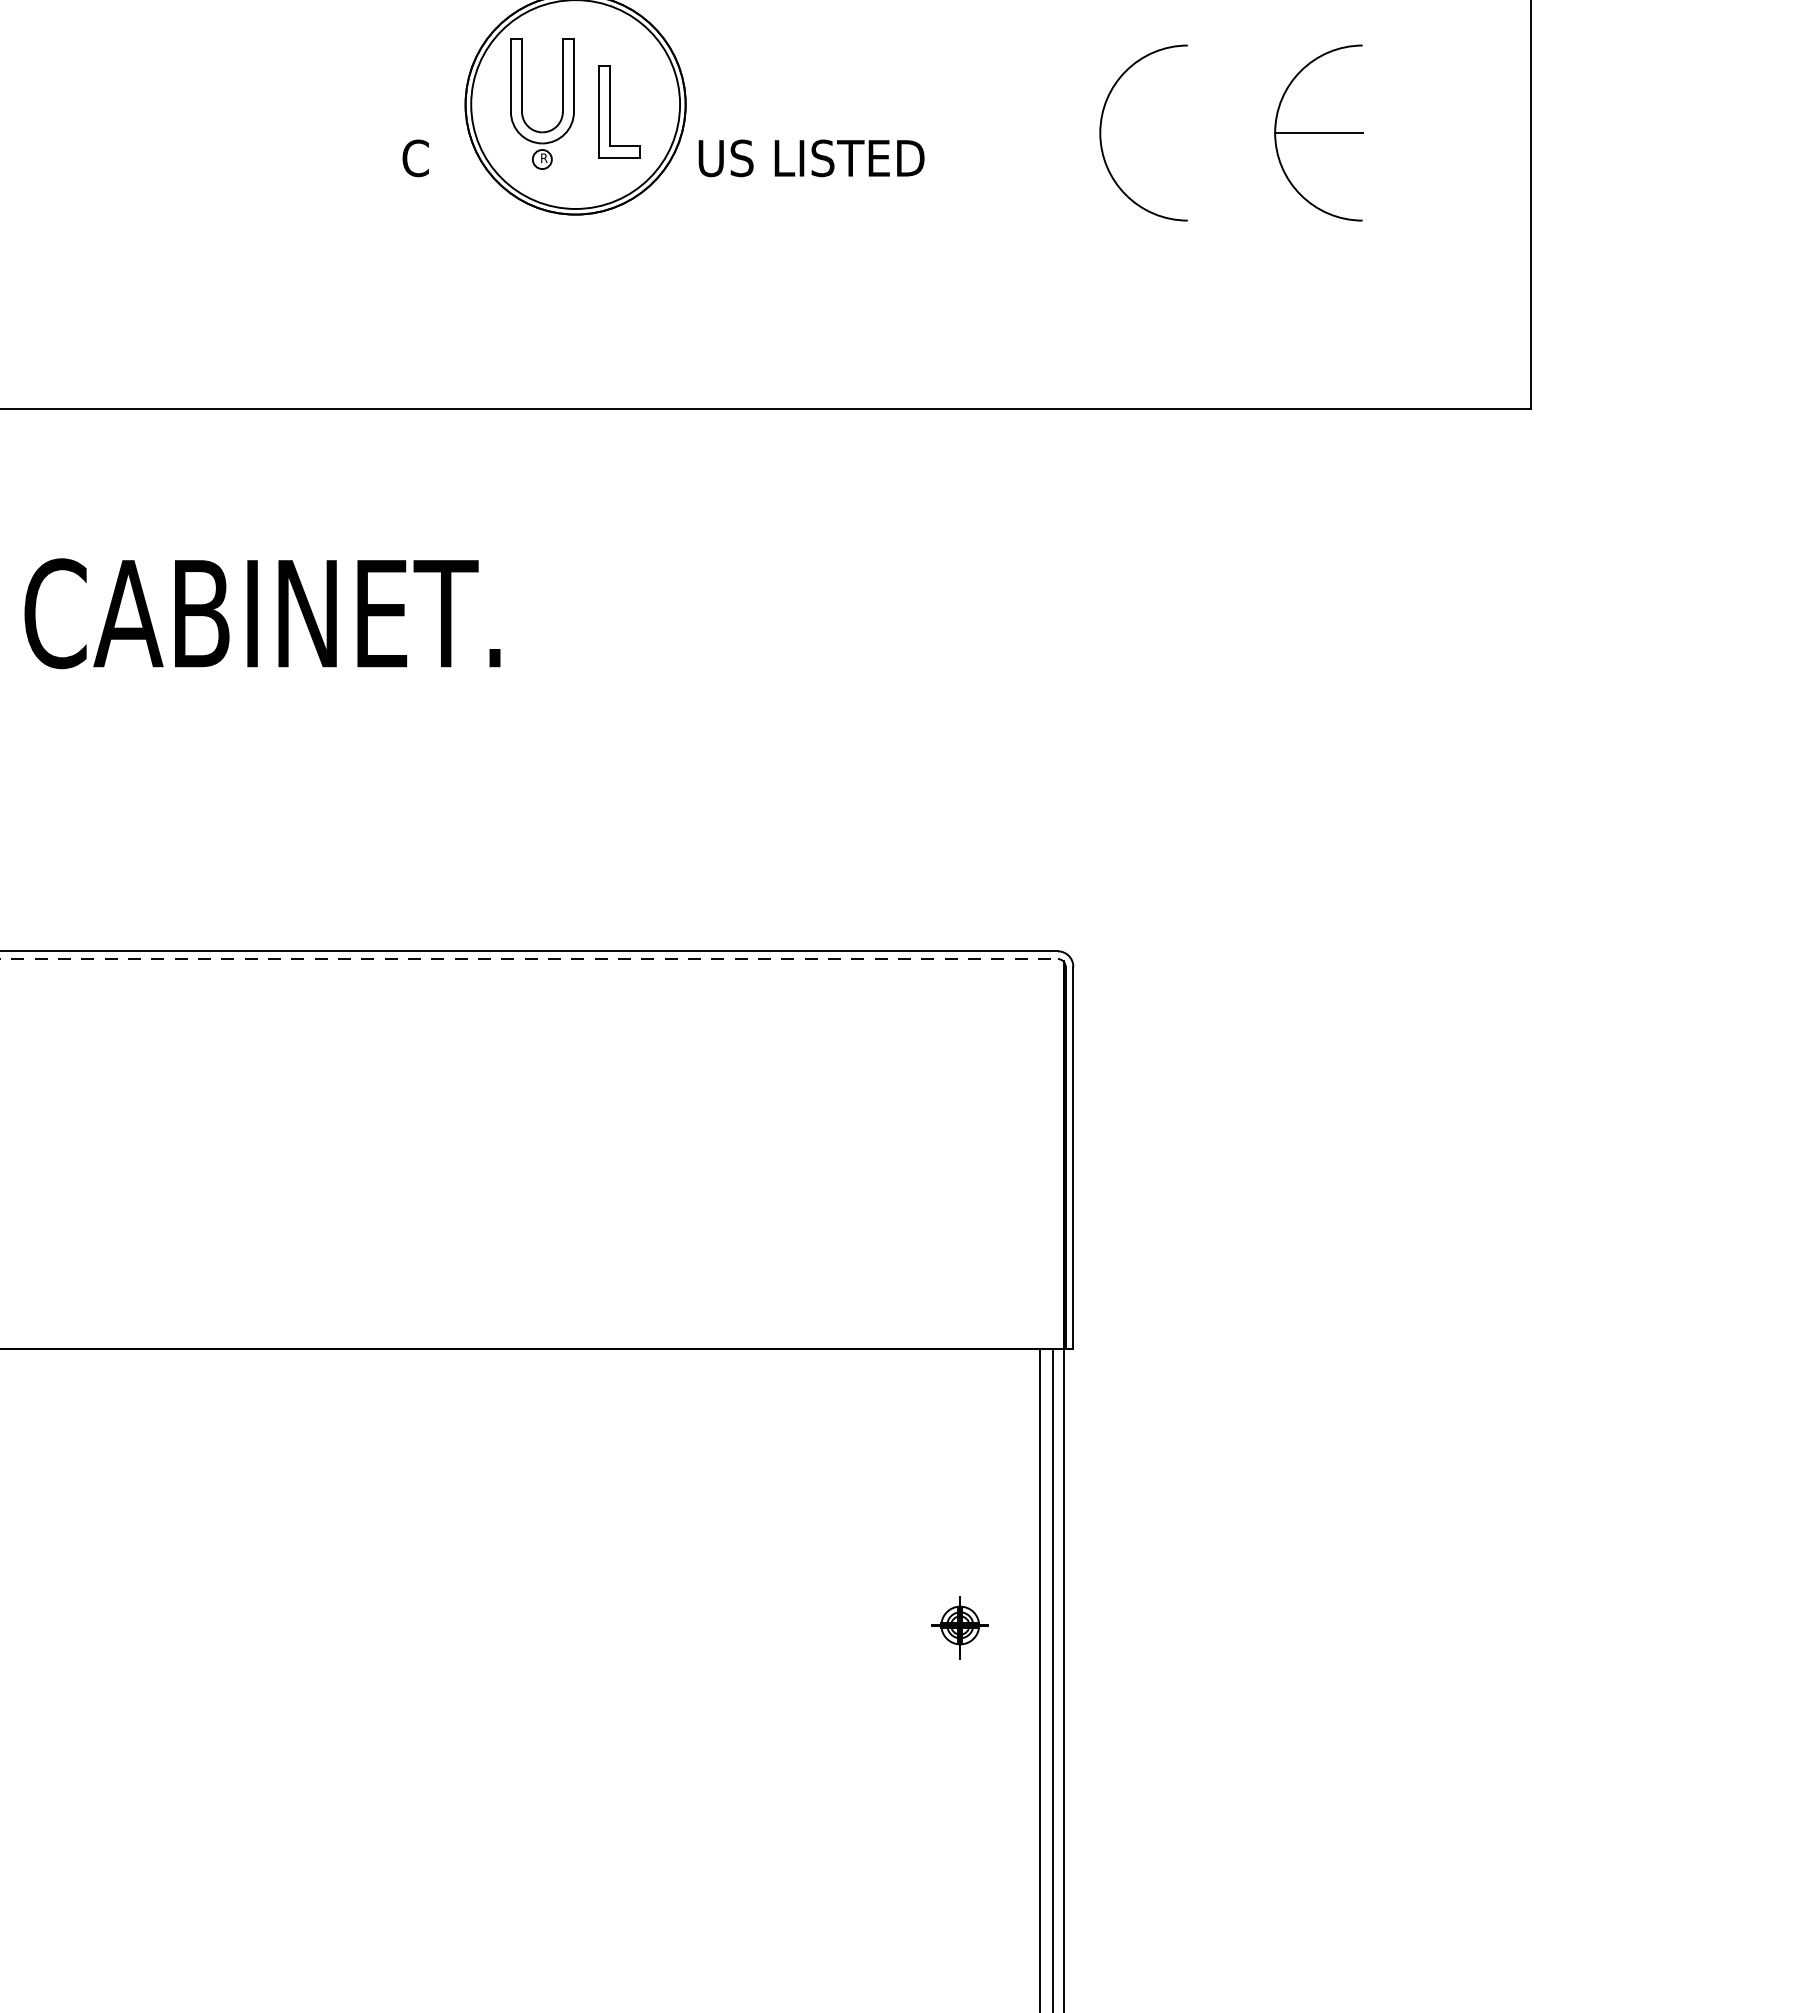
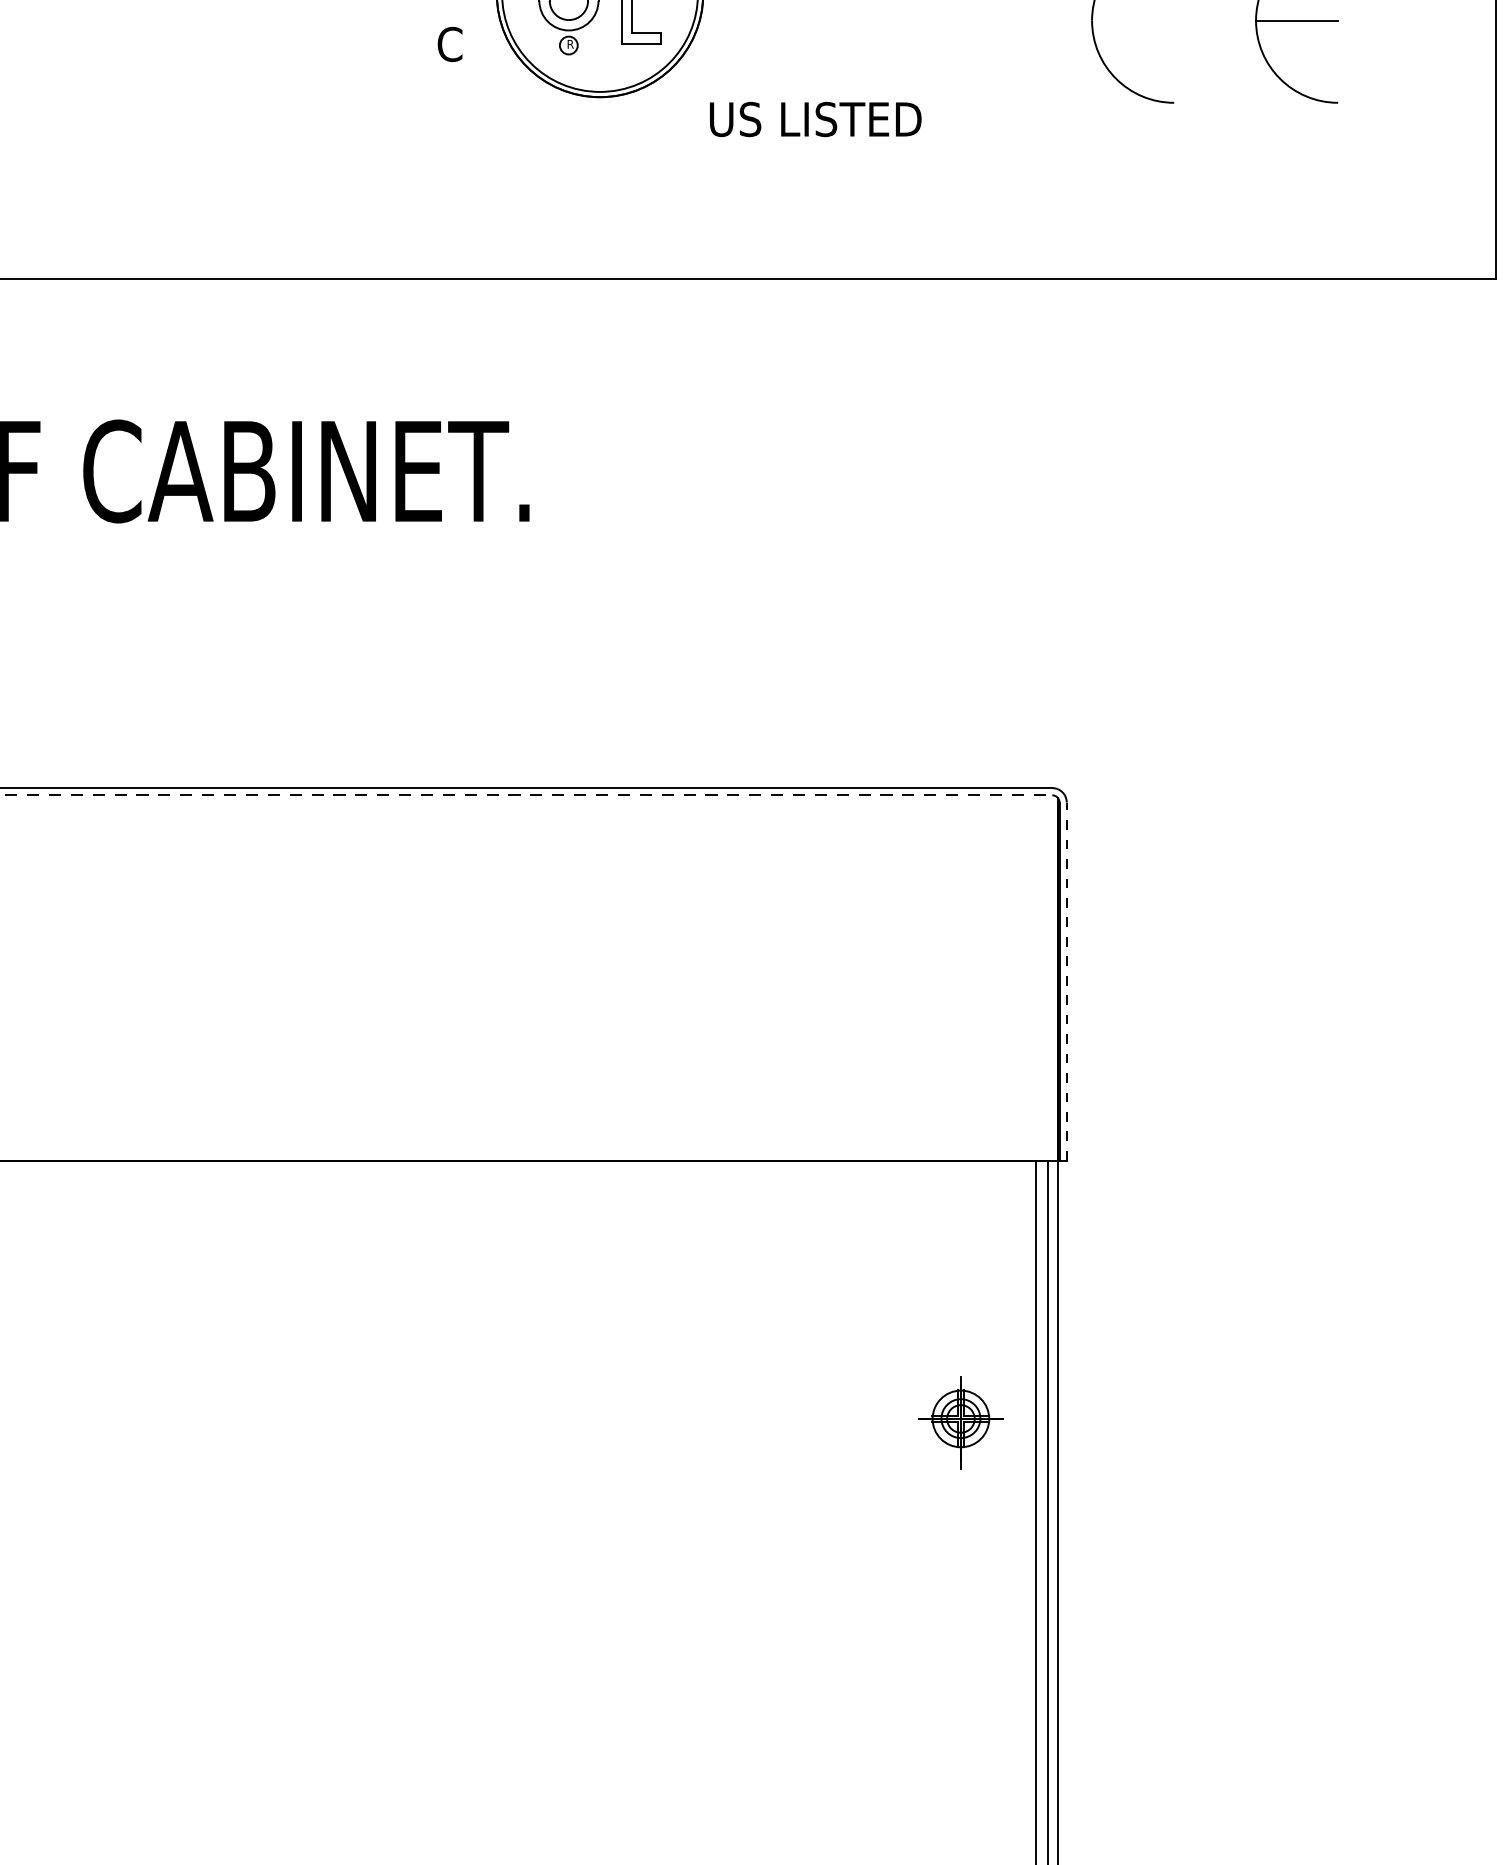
text: (811, 158) -> (815, 119), moved
line: (1073, 1157) -> (1066, 981), solid -> dashed
part: (959, 1627) -> (960, 1422), size x1.6

